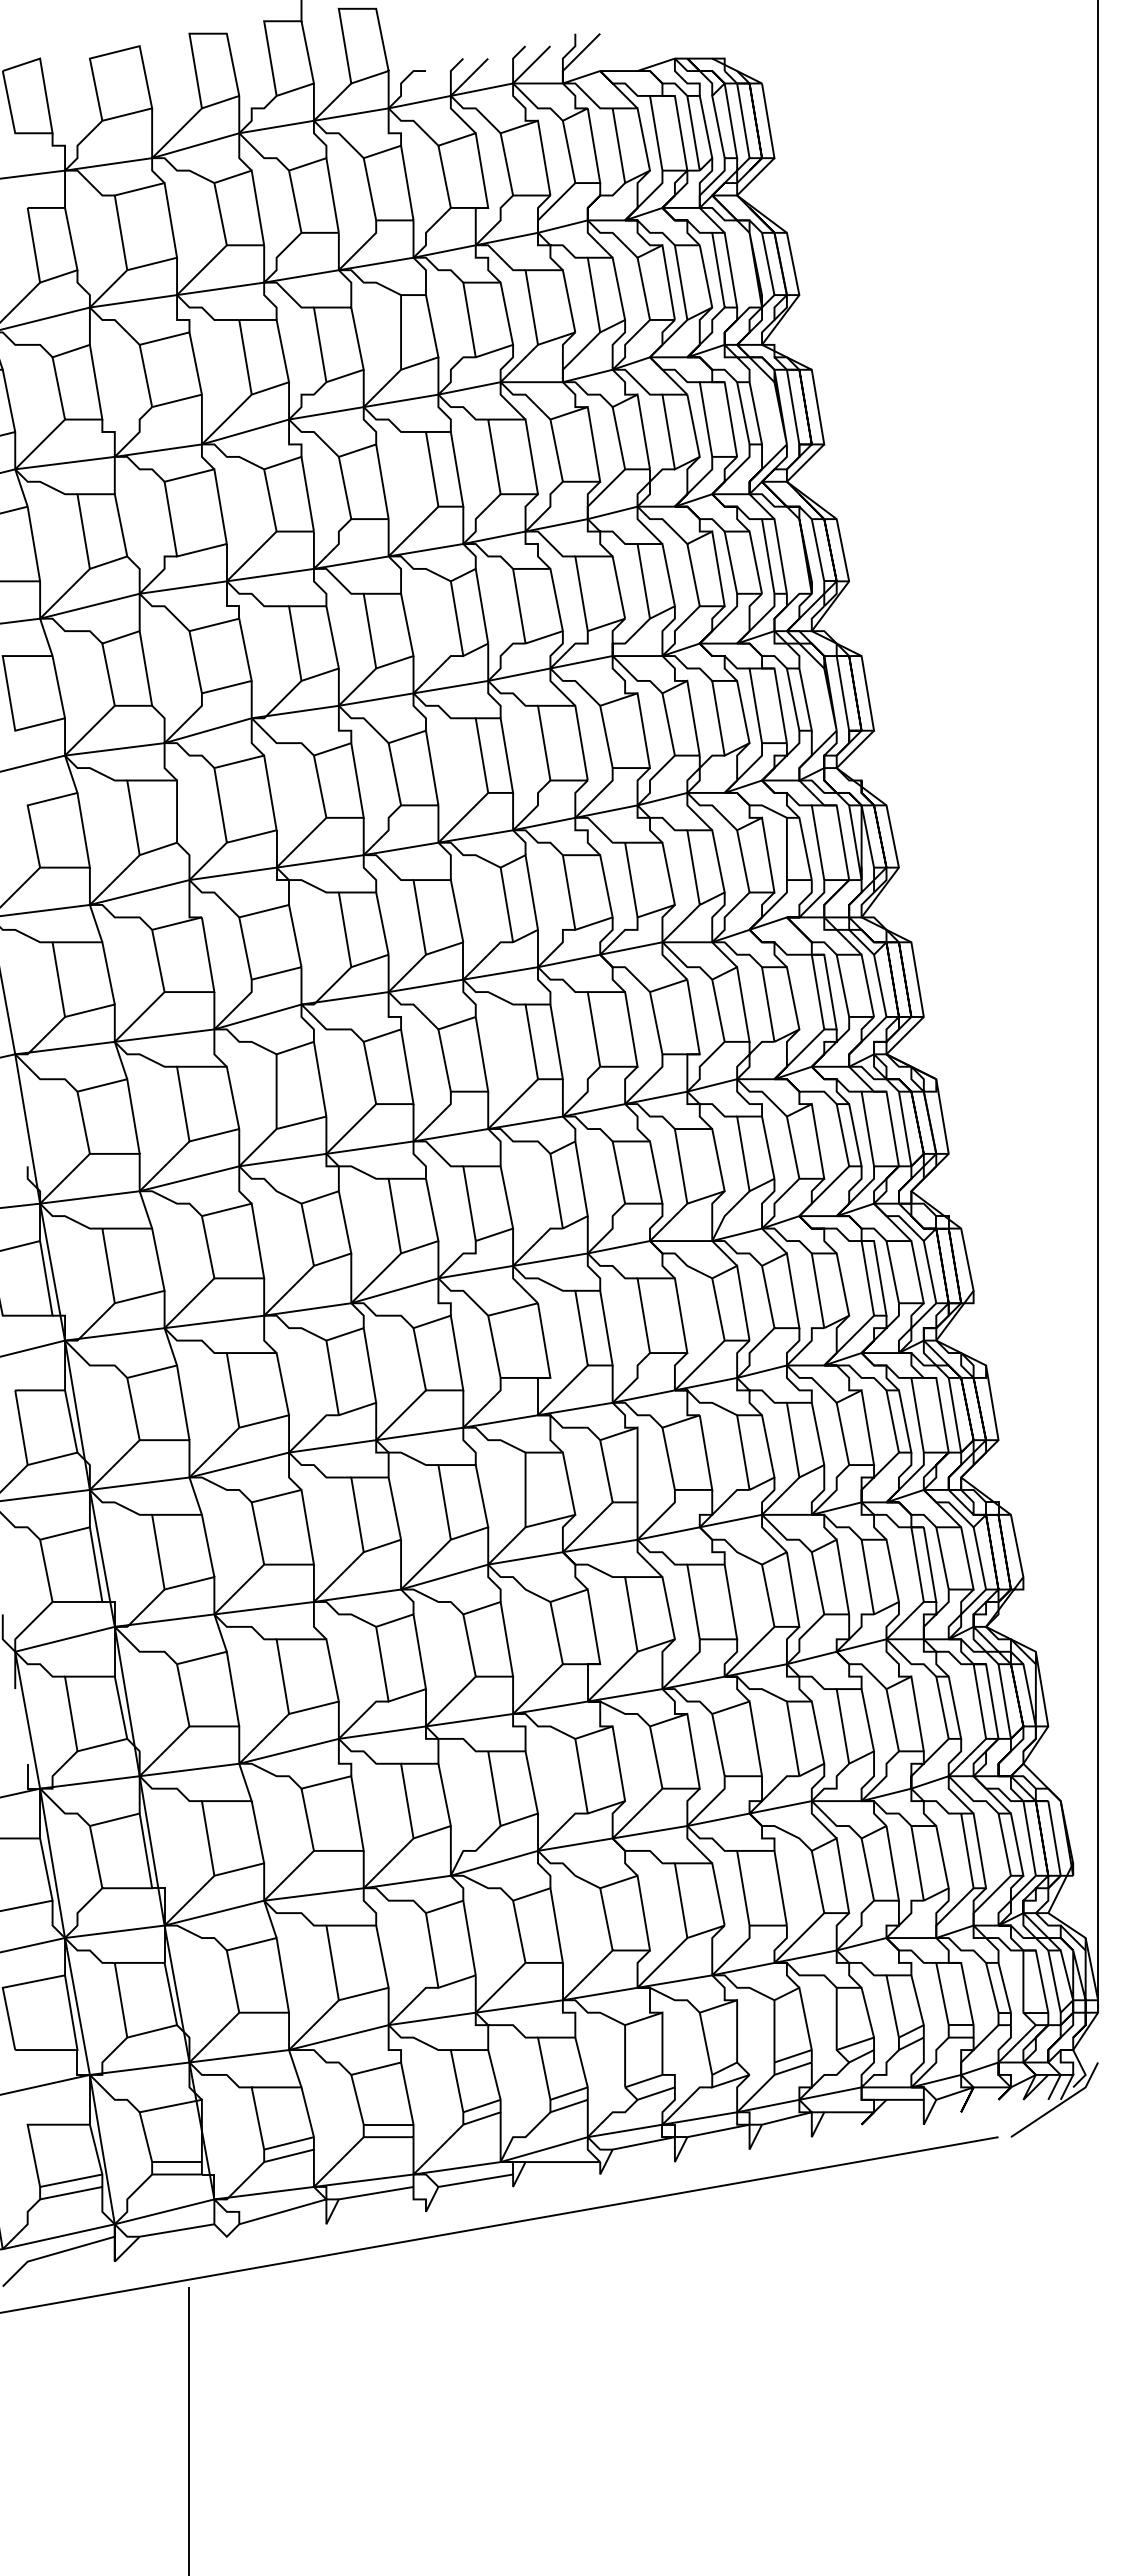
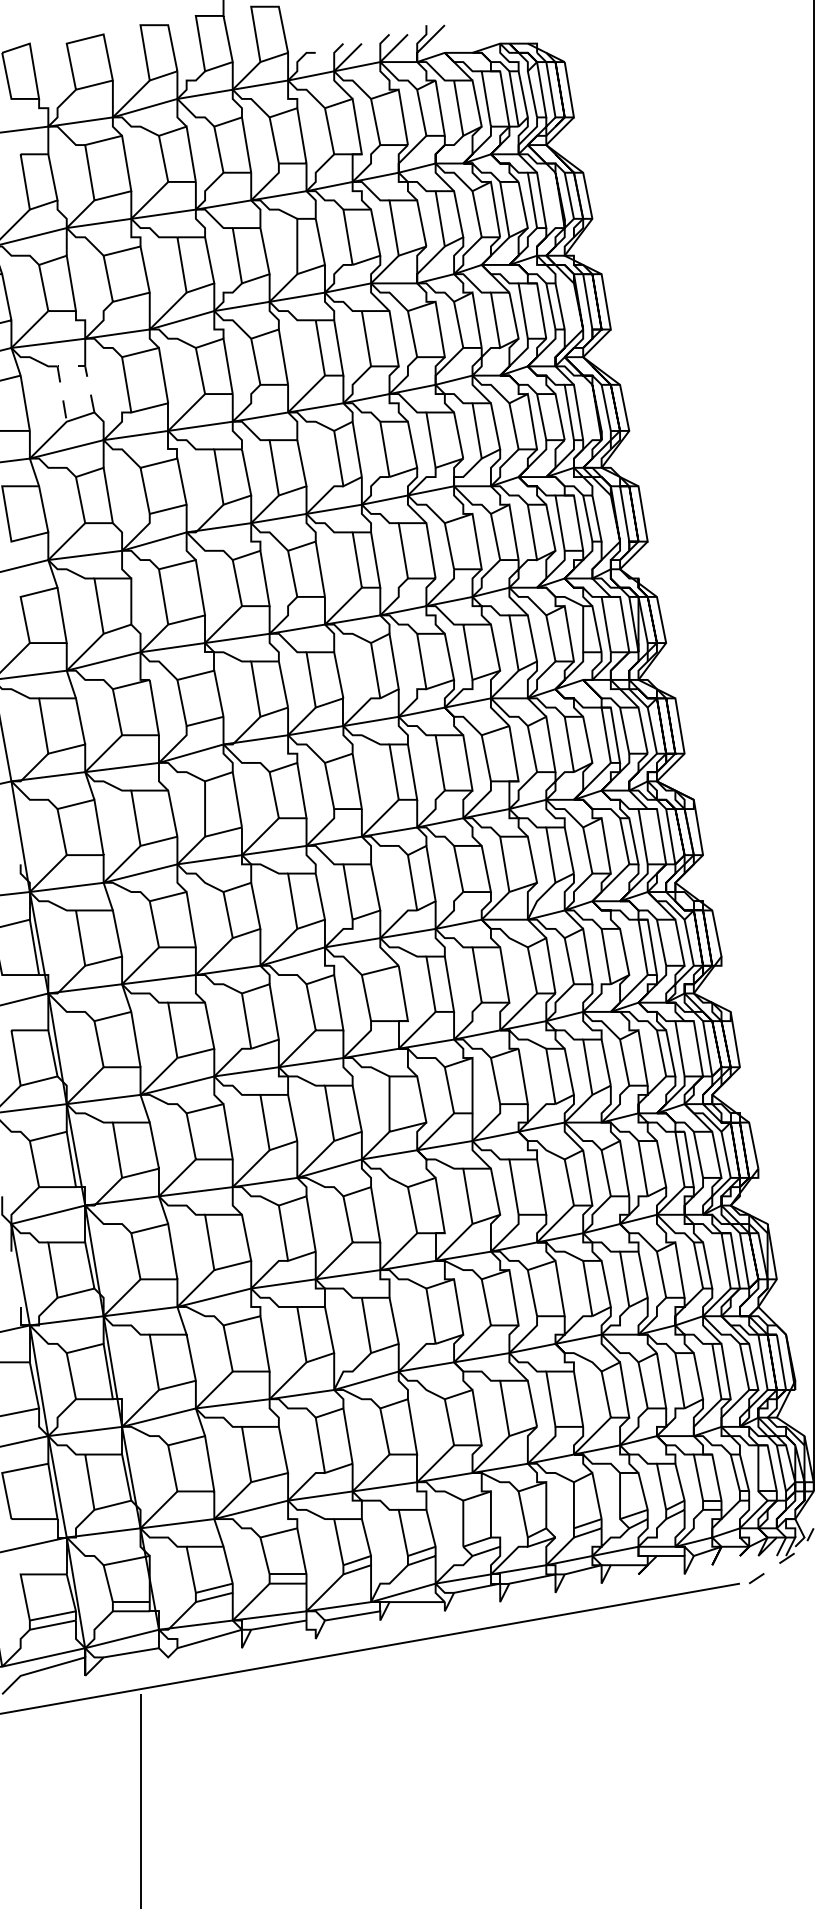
line: (90, 494) -> (67, 366), solid -> dashed
line: (1060, 2103) -> (785, 1558), solid -> dashed

